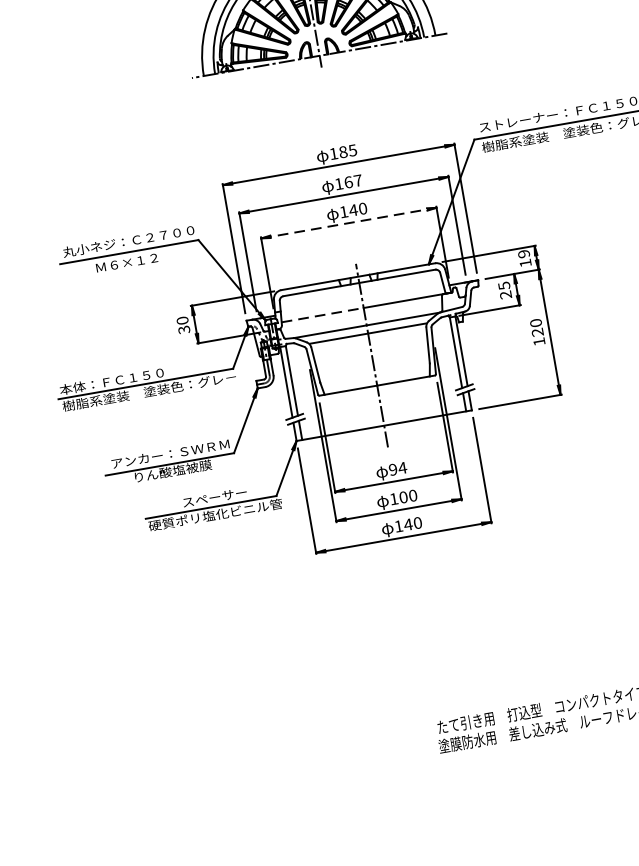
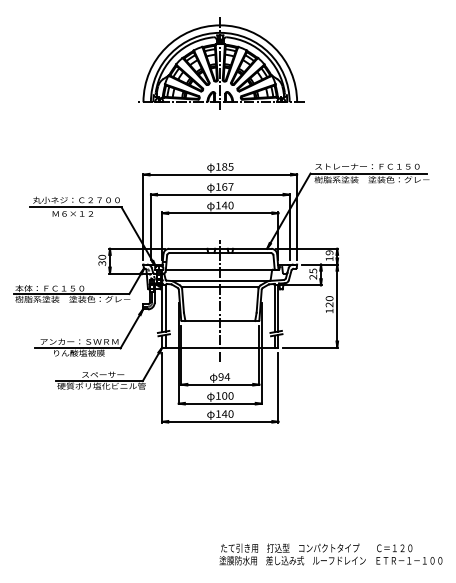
line: (349, 223) -> (220, 213), dashed -> solid
line: (323, 314) -> (193, 269), dashed -> solid

